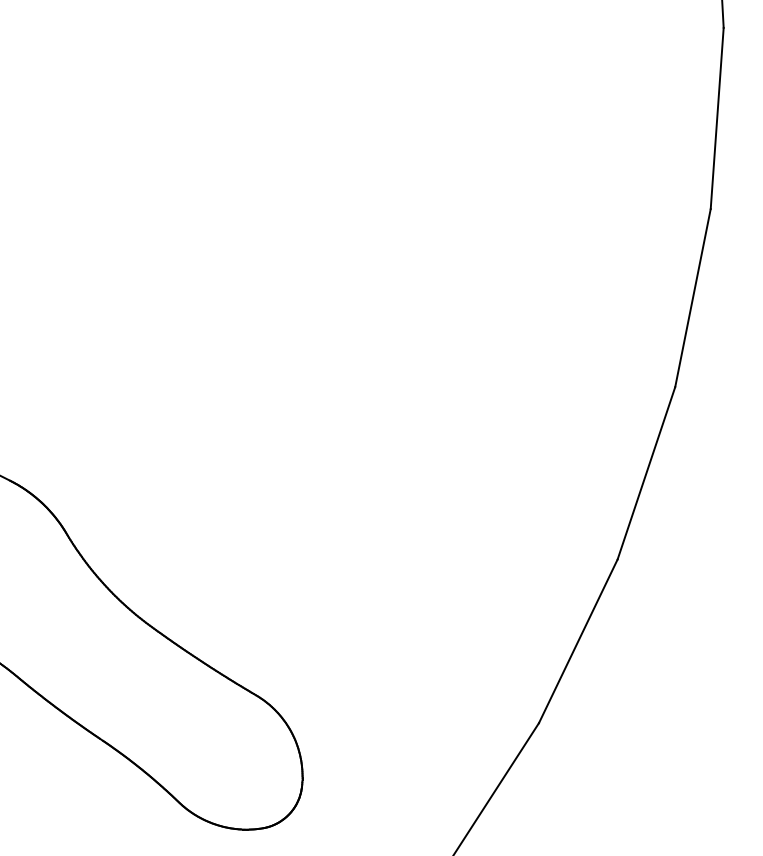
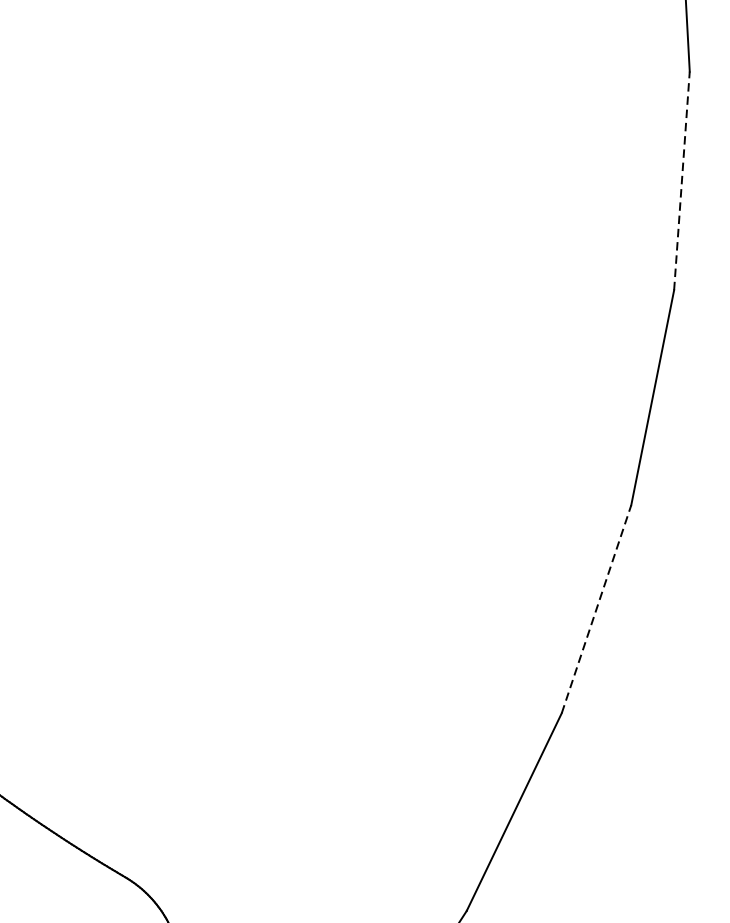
line: (717, 118) -> (682, 180), solid -> dashed
line: (646, 473) -> (596, 609), solid -> dashed

